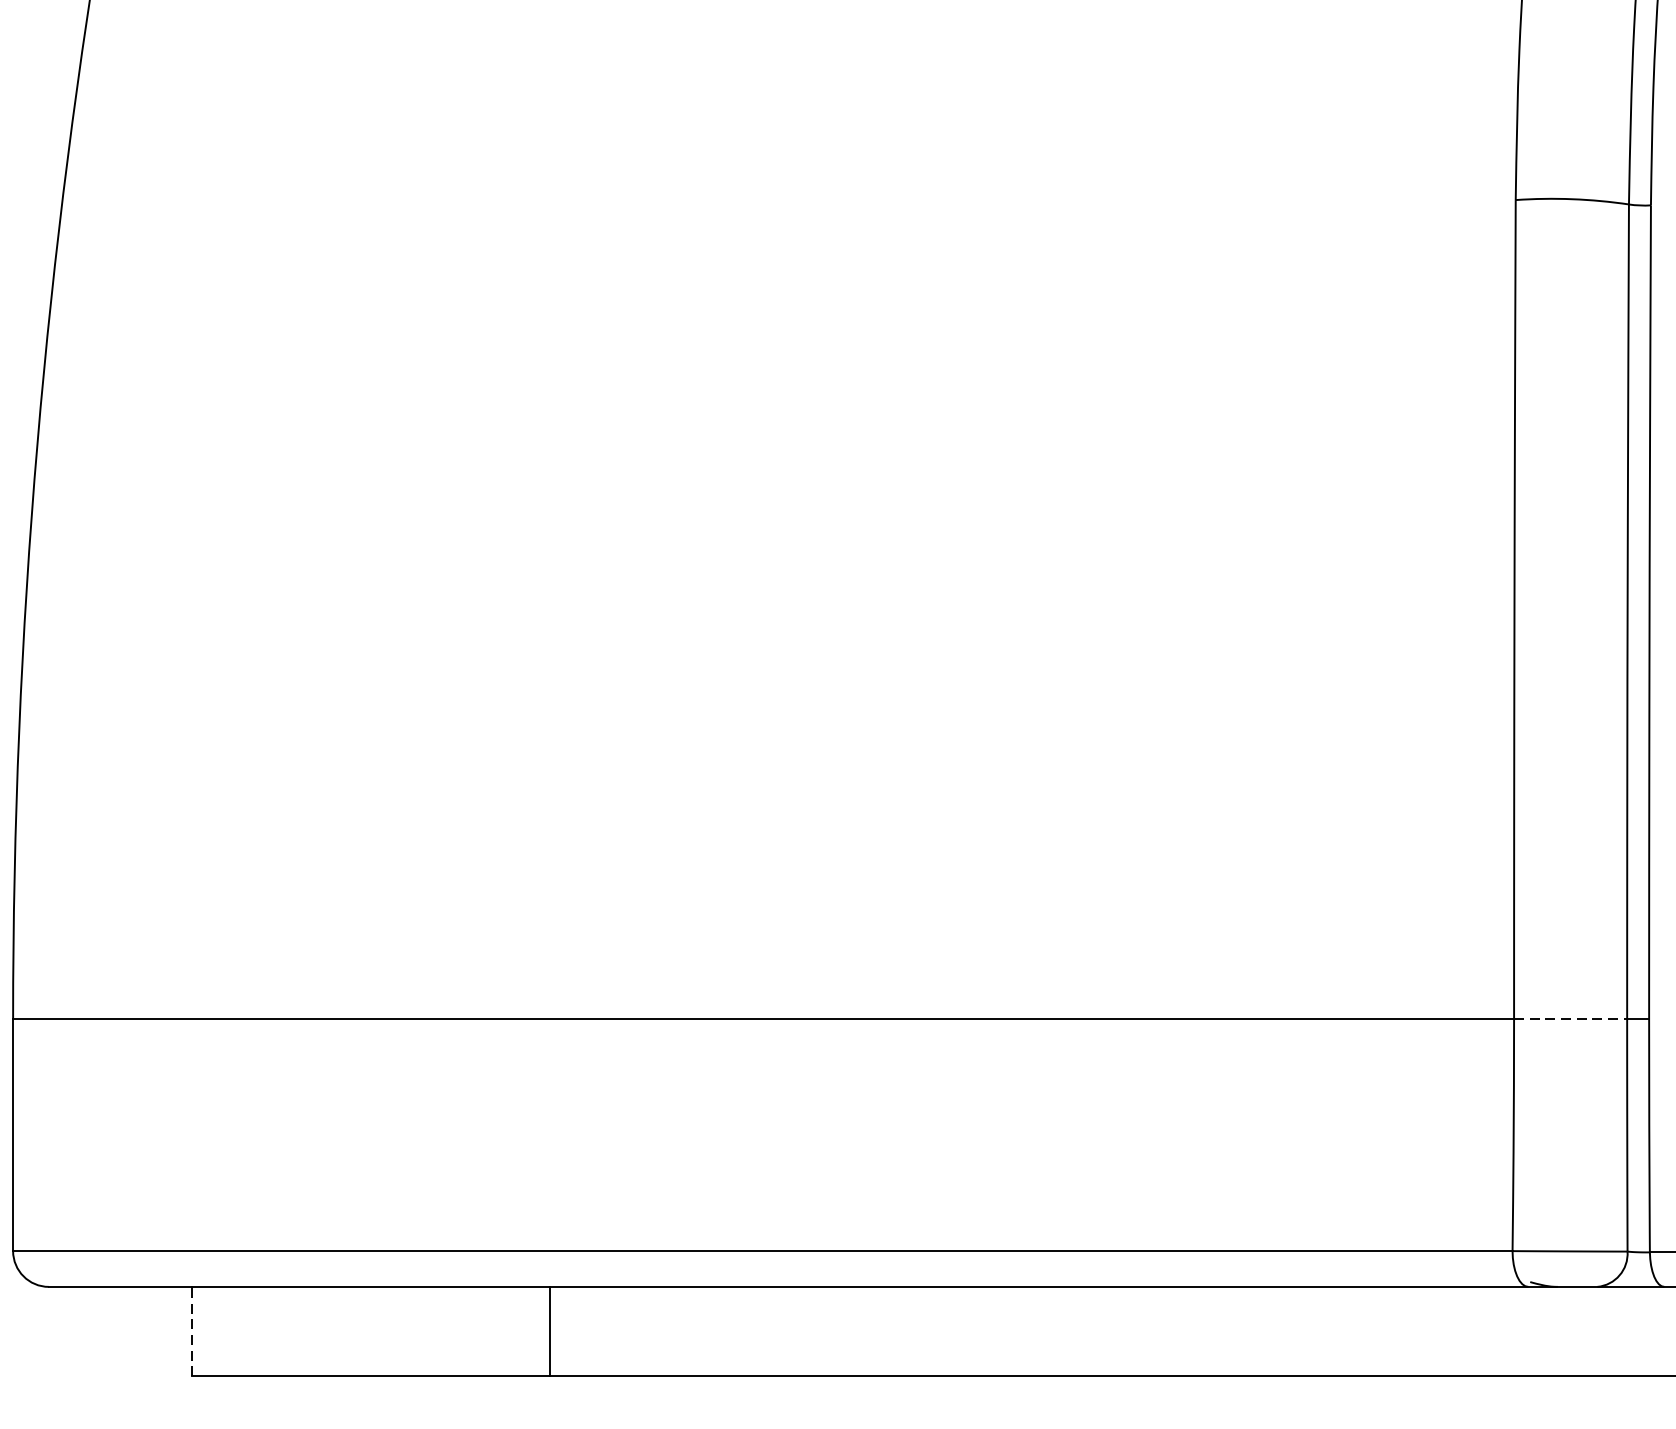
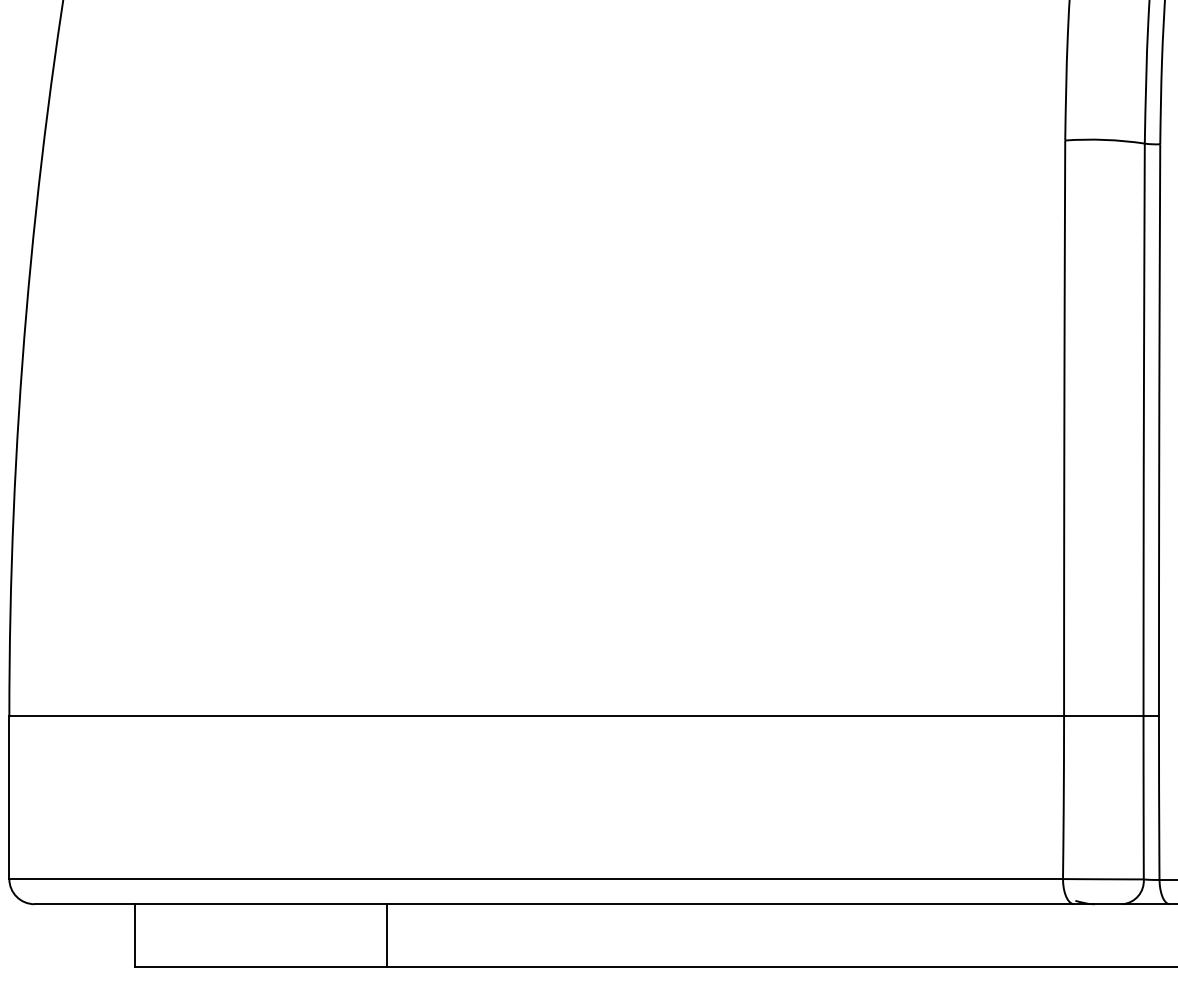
line: (1570, 1018) -> (1103, 715), dashed -> solid
line: (192, 1331) -> (135, 935), dashed -> solid

